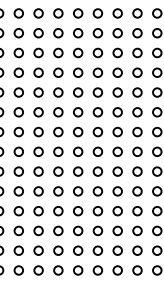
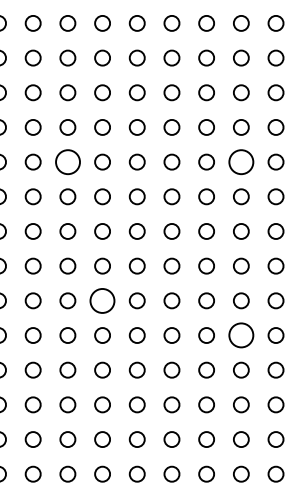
circle: (38, 92) -> (67, 162), size x1.6
circle: (137, 92) -> (241, 162), size x1.6
circle: (58, 171) -> (102, 300), size x1.6
circle: (137, 191) -> (241, 335), size x1.6

